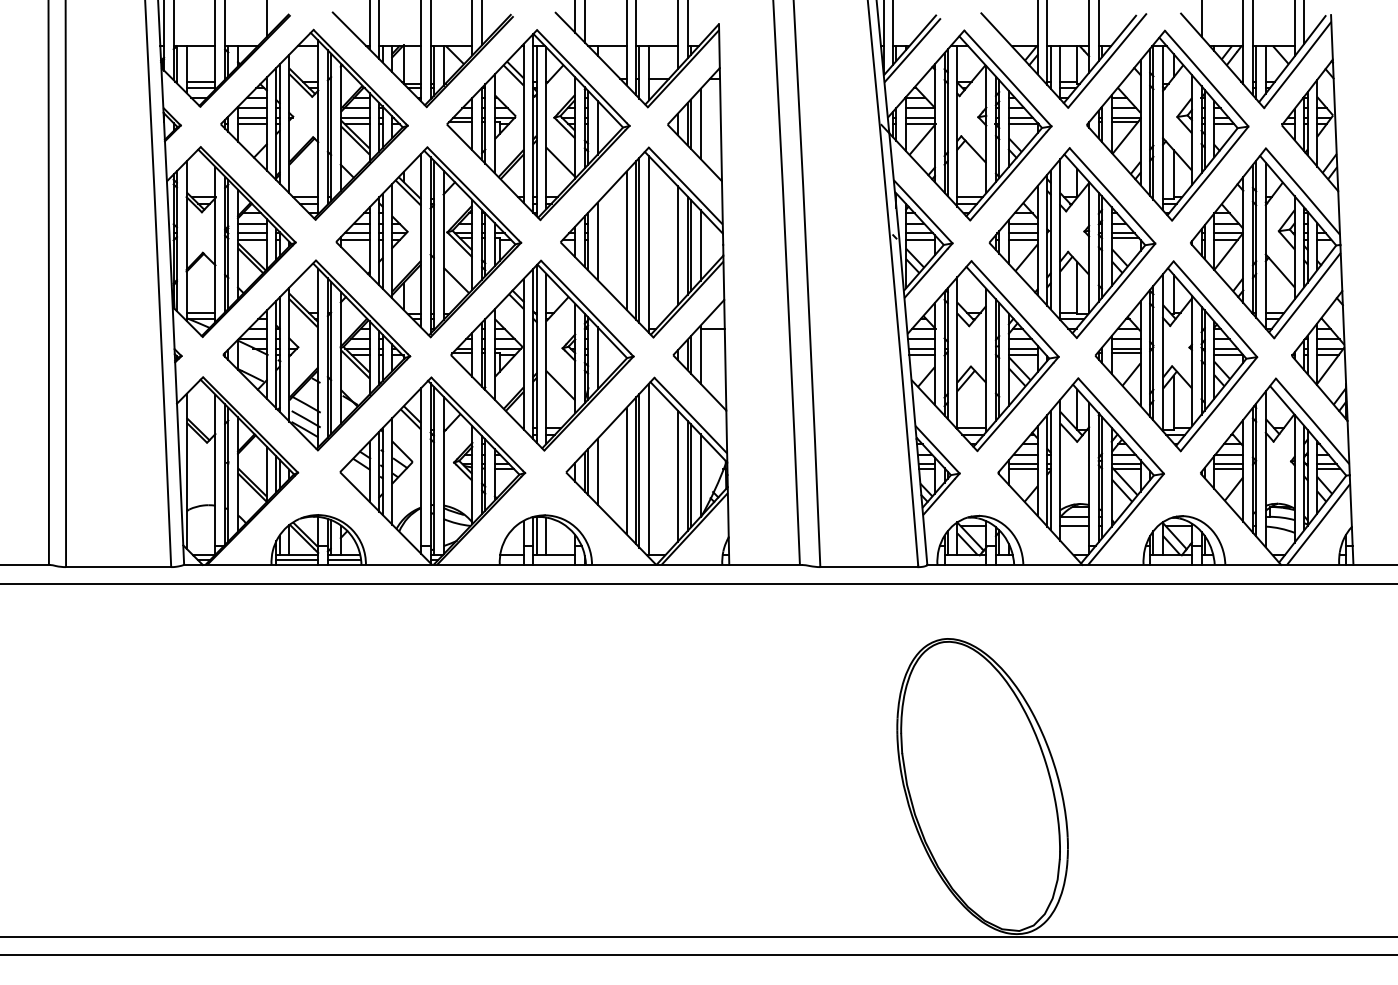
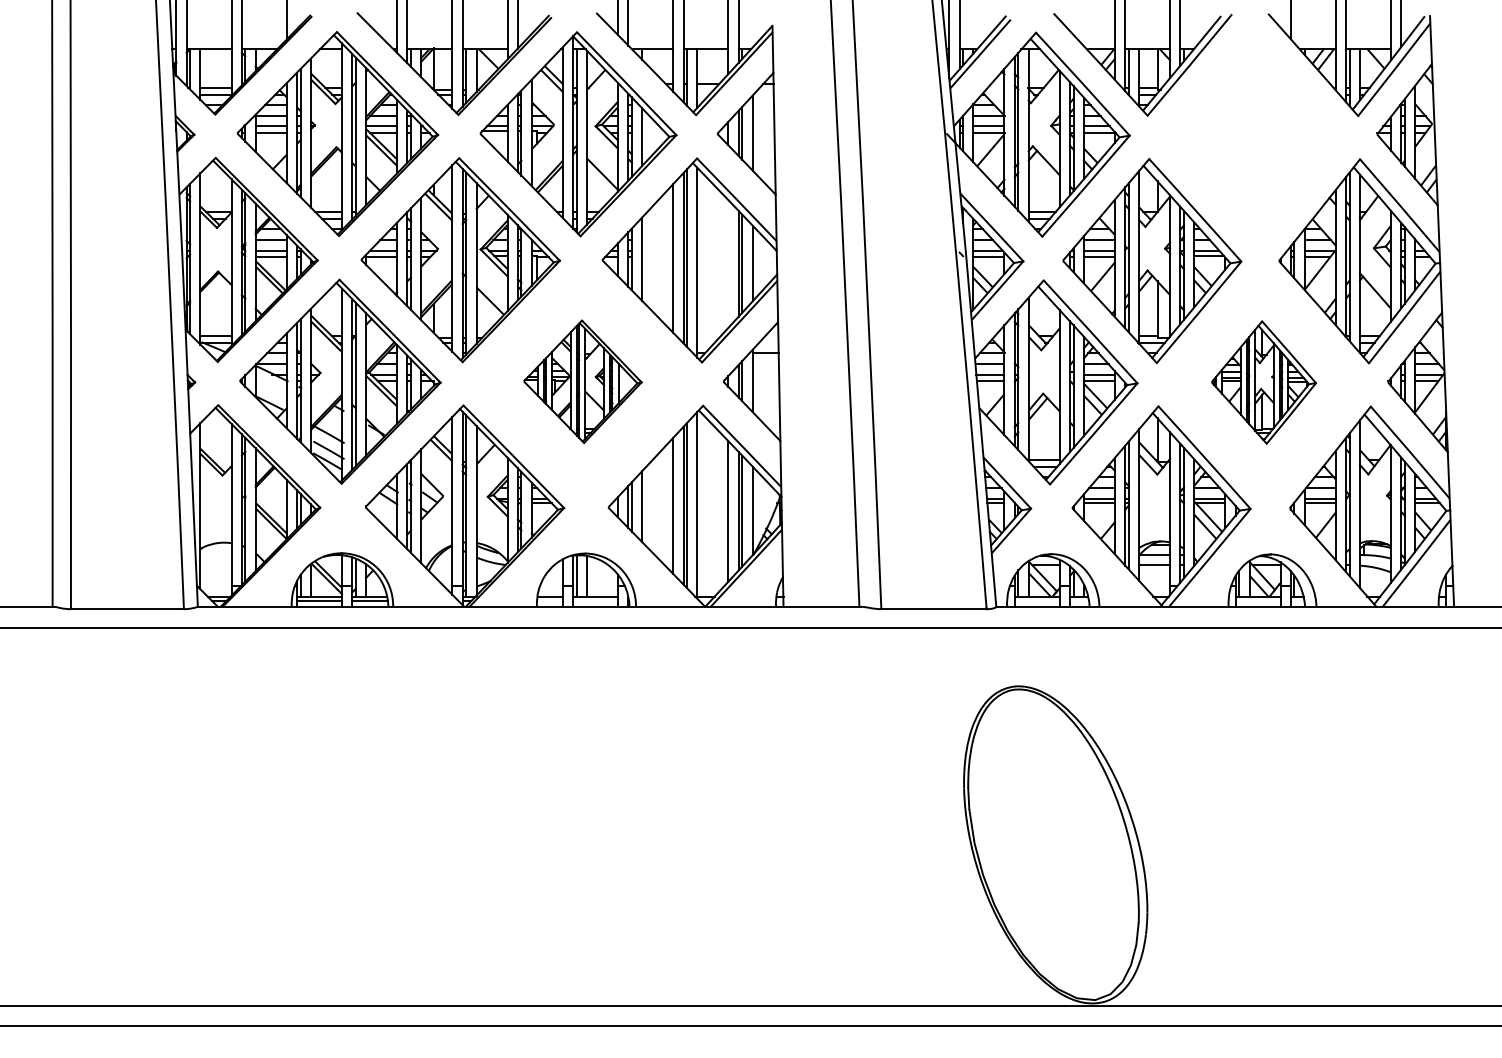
part: (1167, 125) -> (1254, 134), removed
line: (678, 245) -> (728, 263), removed
part: (542, 355) -> (582, 381), size x0.6
part: (1176, 356) -> (1263, 382), size x0.6

